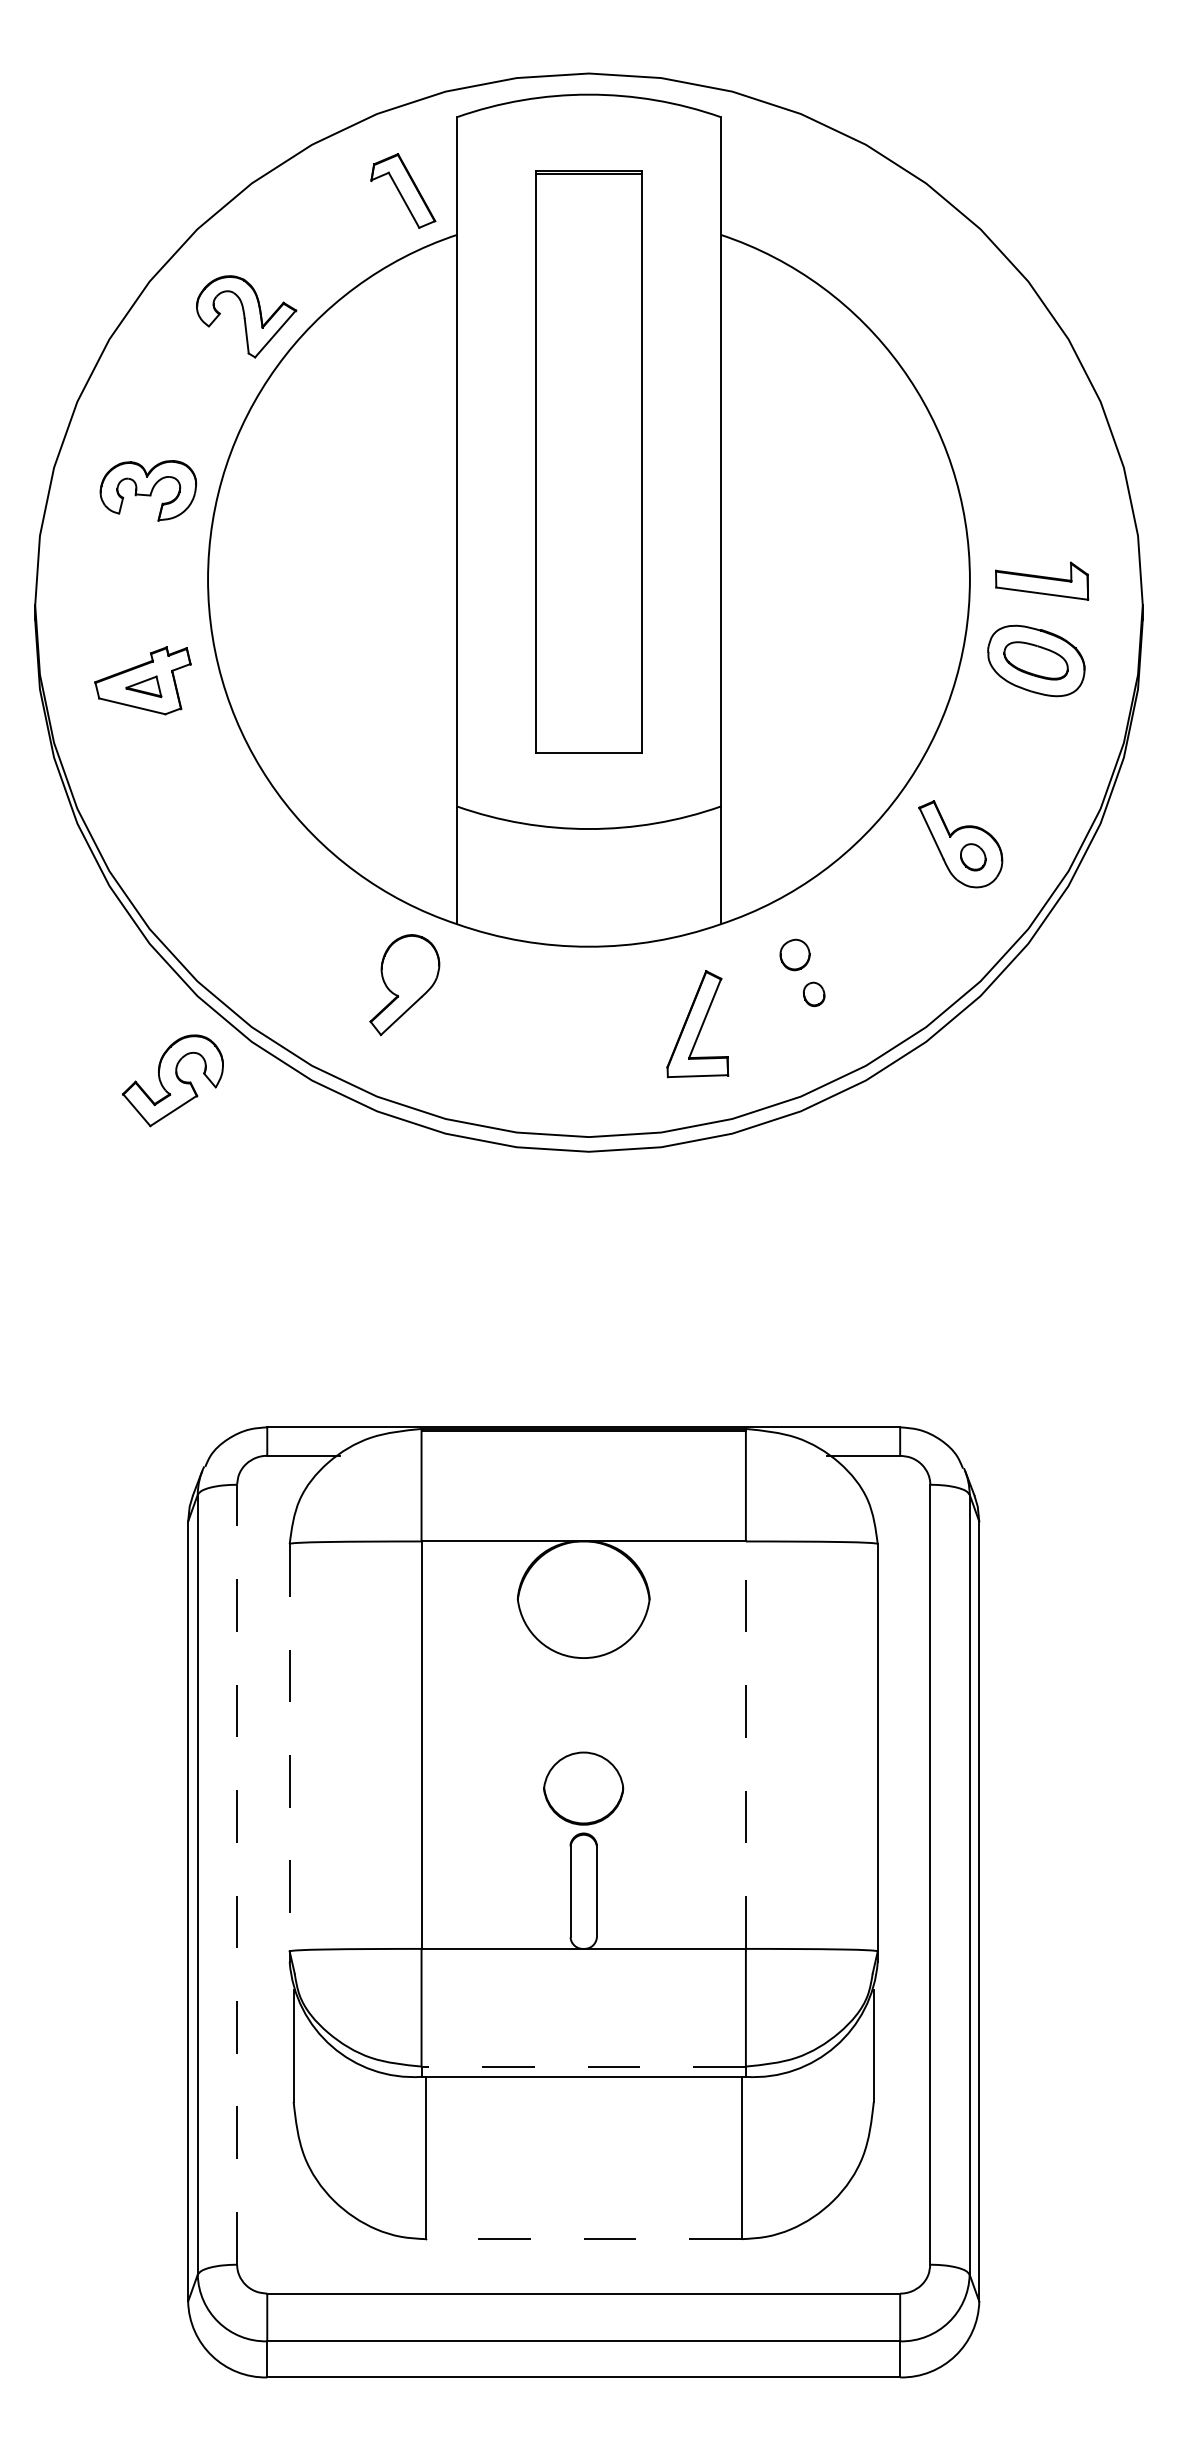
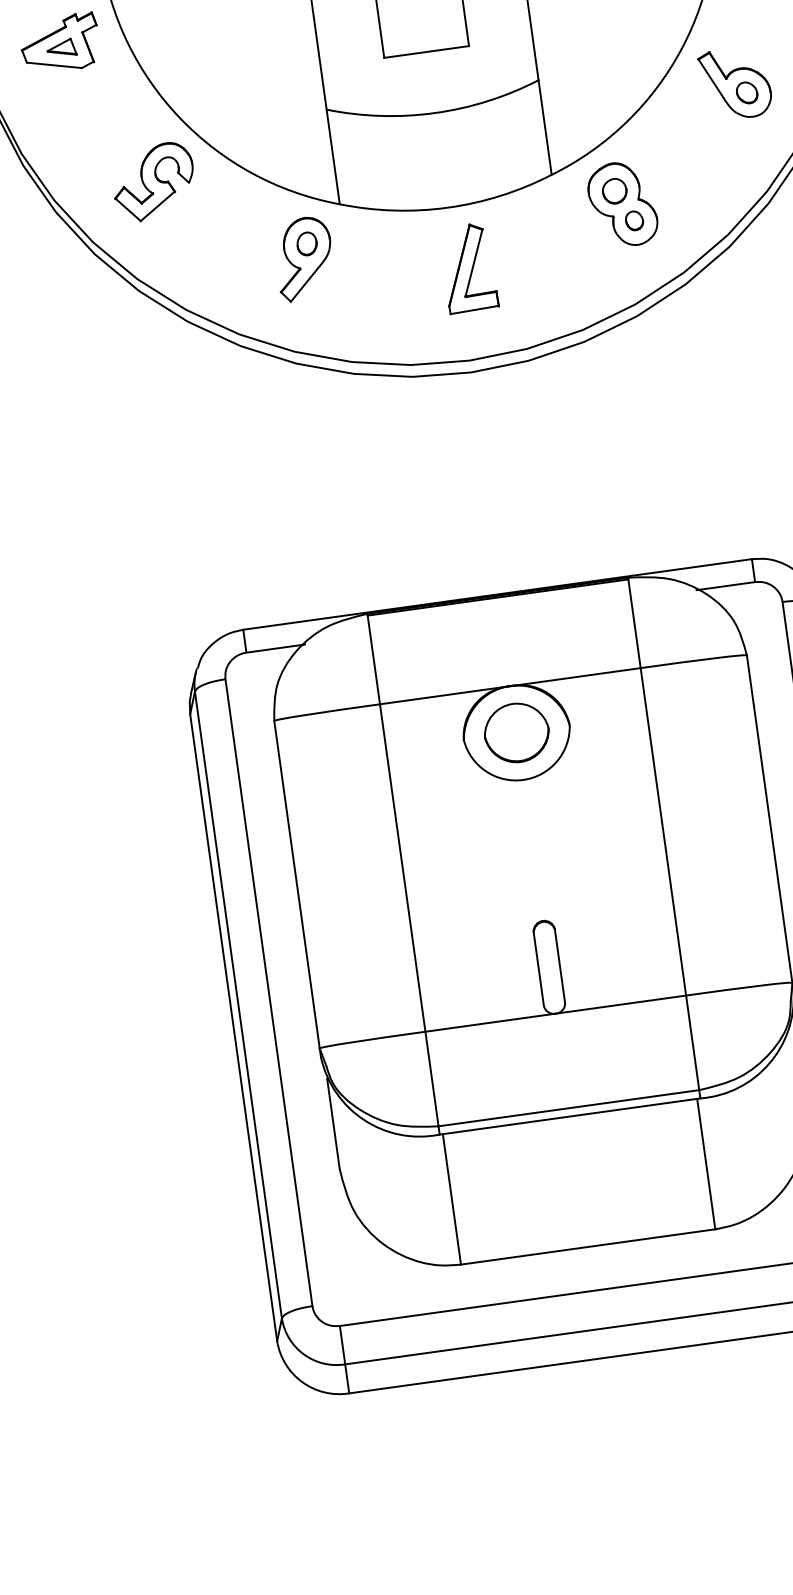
part: (410, 967) -> (307, 244), added
part: (802, 972) -> (622, 204), added
part: (697, 1024) -> (468, 268), moved
part: (172, 1080) -> (153, 182), moved
line: (745, 1745) -> (663, 832), dashed -> solid
line: (289, 1747) -> (296, 884), dashed -> solid
part: (583, 1788) -> (516, 732), moved
line: (237, 1874) -> (269, 992), dashed -> solid
line: (583, 2066) -> (568, 1108), dashed -> solid
line: (583, 2239) -> (588, 1247), dashed -> solid

